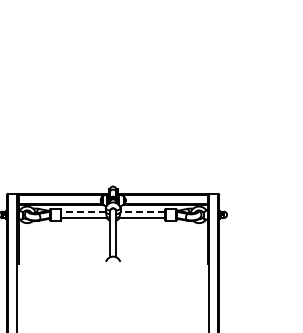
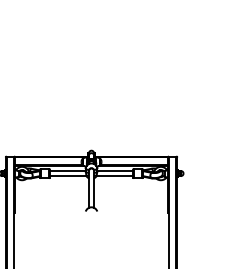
line: (83, 211) -> (67, 170), dashed -> solid
line: (142, 211) -> (115, 170), dashed -> solid

